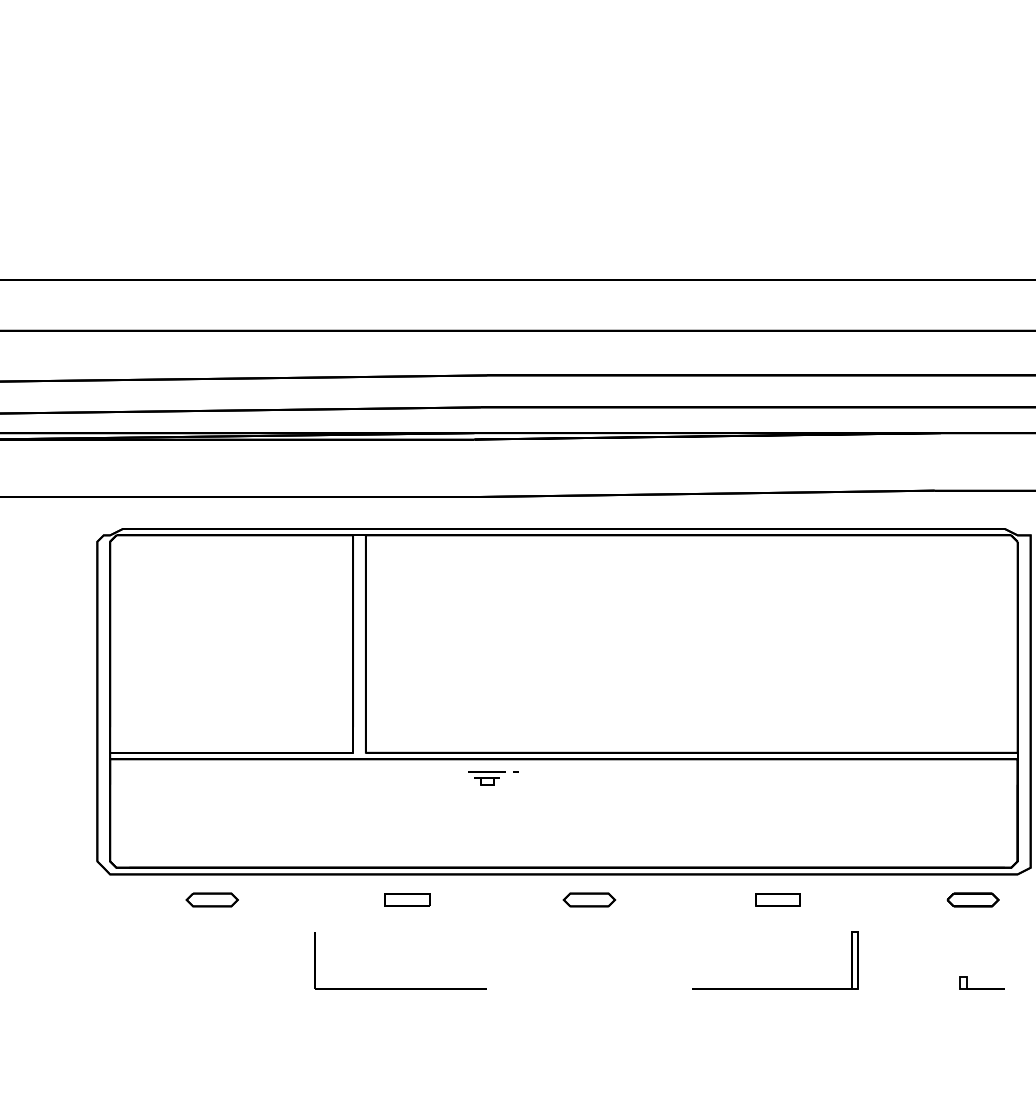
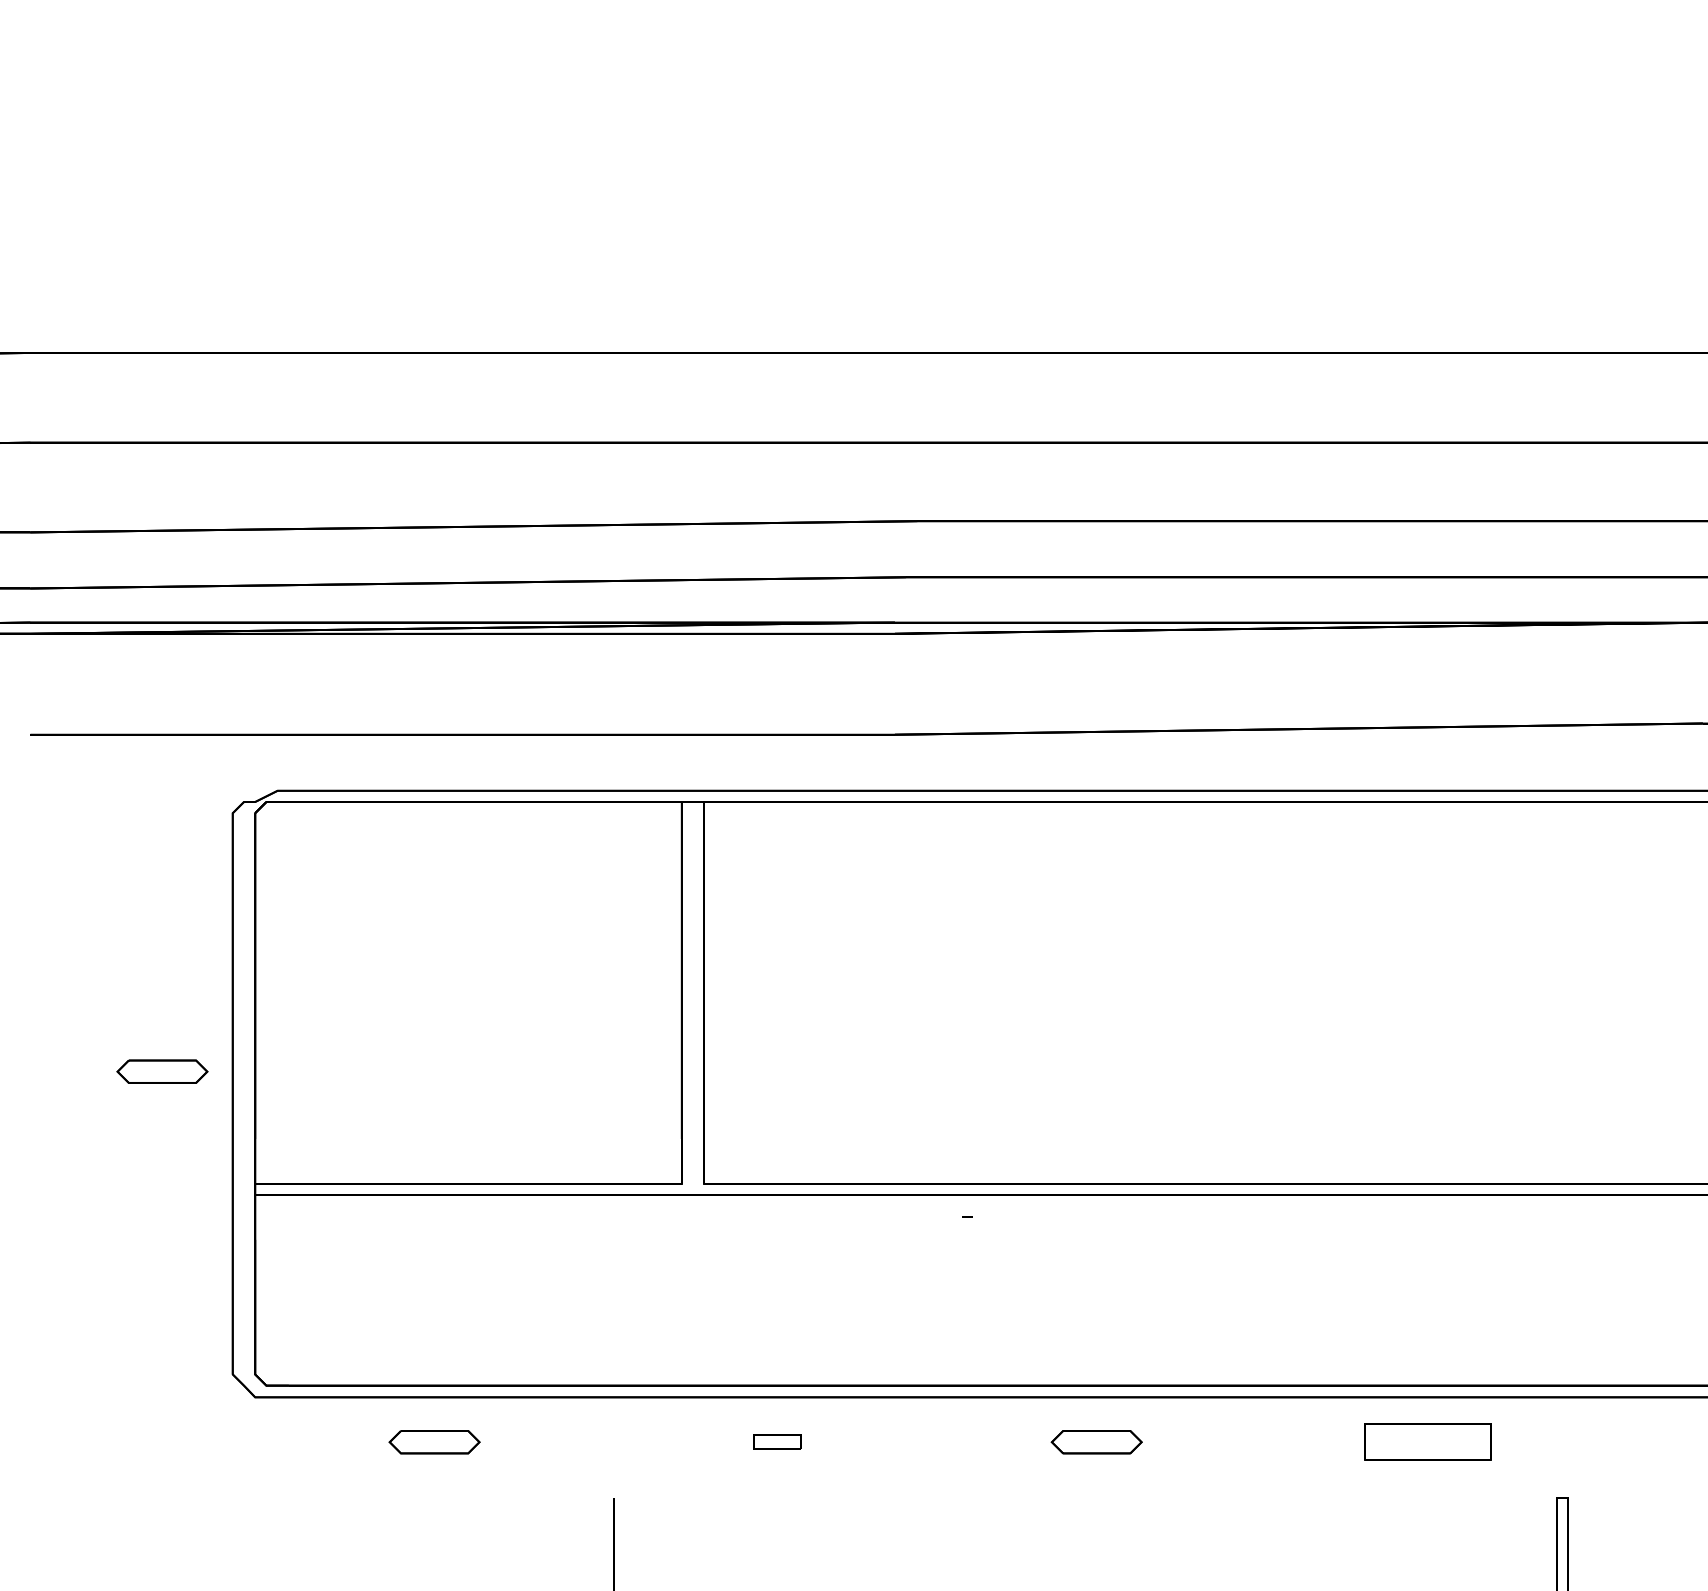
part: (56, 688) -> (161, 1070), added
part: (486, 778) -> (916, 1228), removed
part: (407, 899) -> (777, 1441), size x0.6
part: (777, 899) -> (1426, 1441), size x1.6

